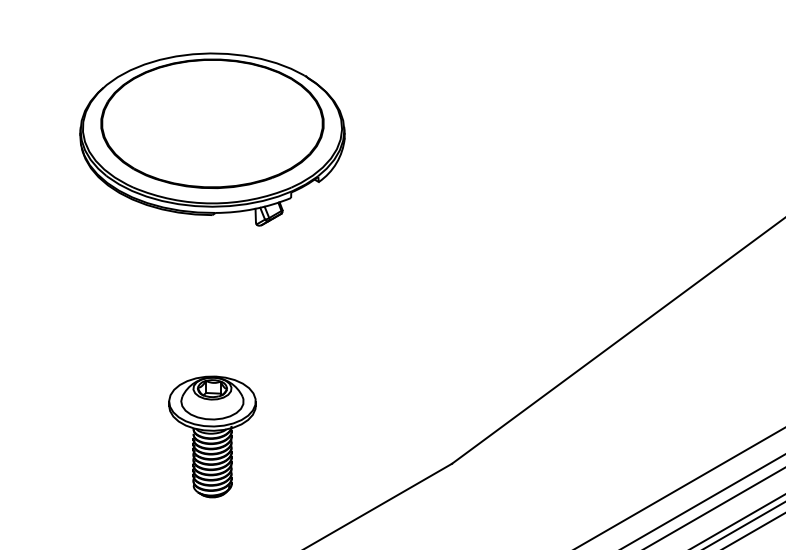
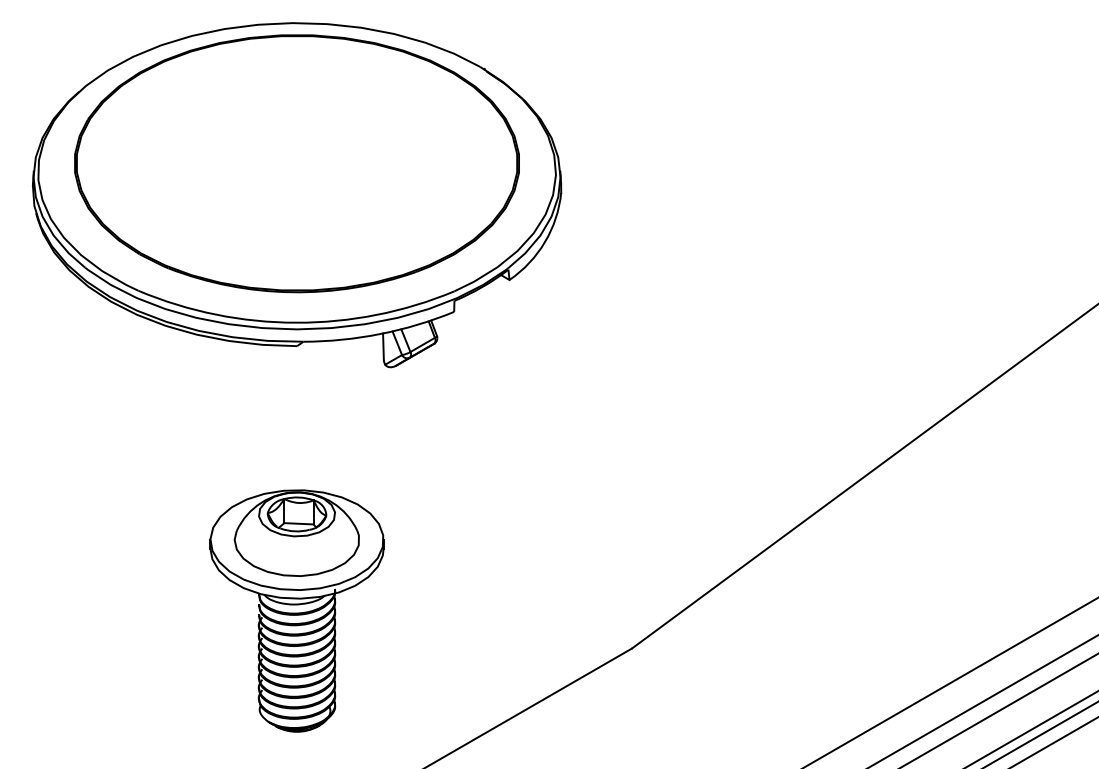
part: (212, 139) -> (297, 195), size x1.43
part: (212, 436) -> (297, 610), size x1.43

